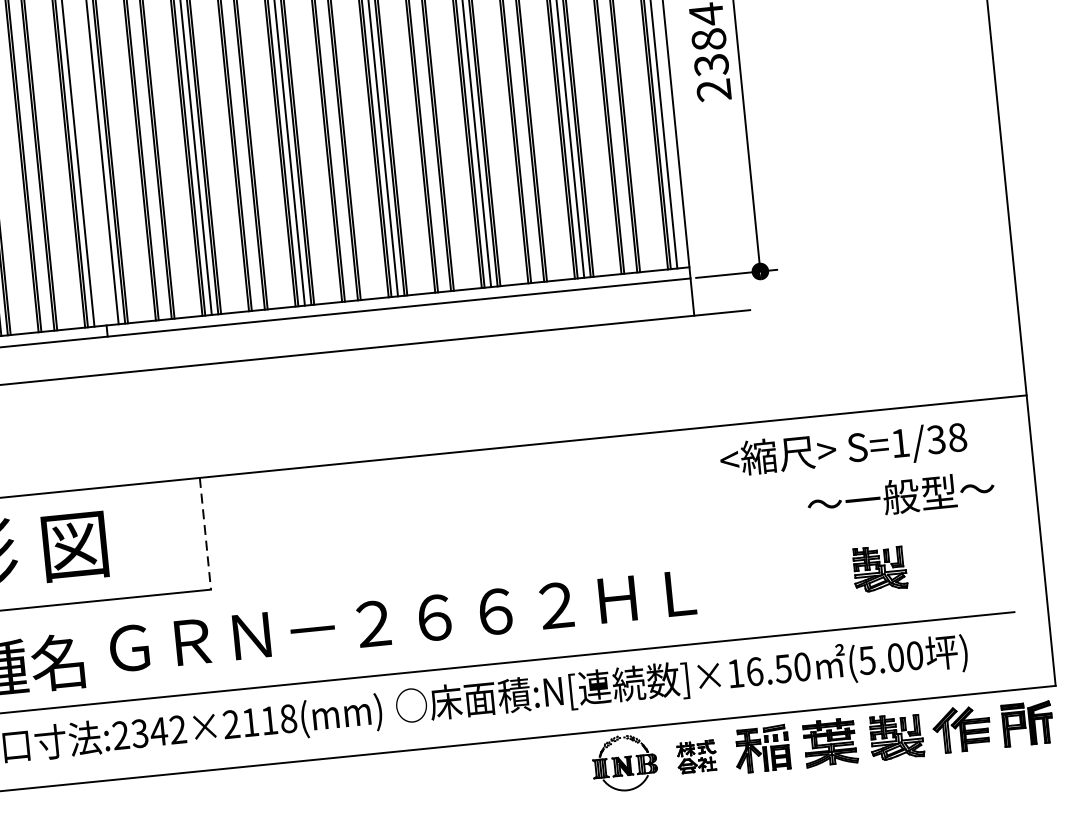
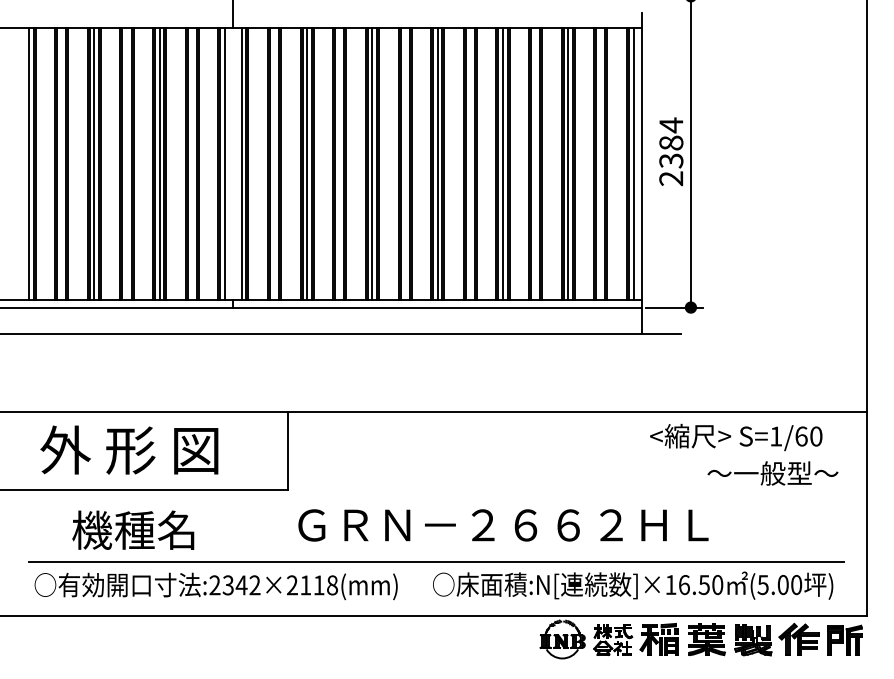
text: (946, 438) -> (808, 436), S=1/38 -> S=1/60
line: (205, 534) -> (287, 451), dashed -> solid
part: (880, 569) -> (753, 522), removed
text: (402, 621) -> (503, 525), moved
text: (682, 679) -> (633, 585), moved
part: (697, 756) -> (613, 639), size x1.43

